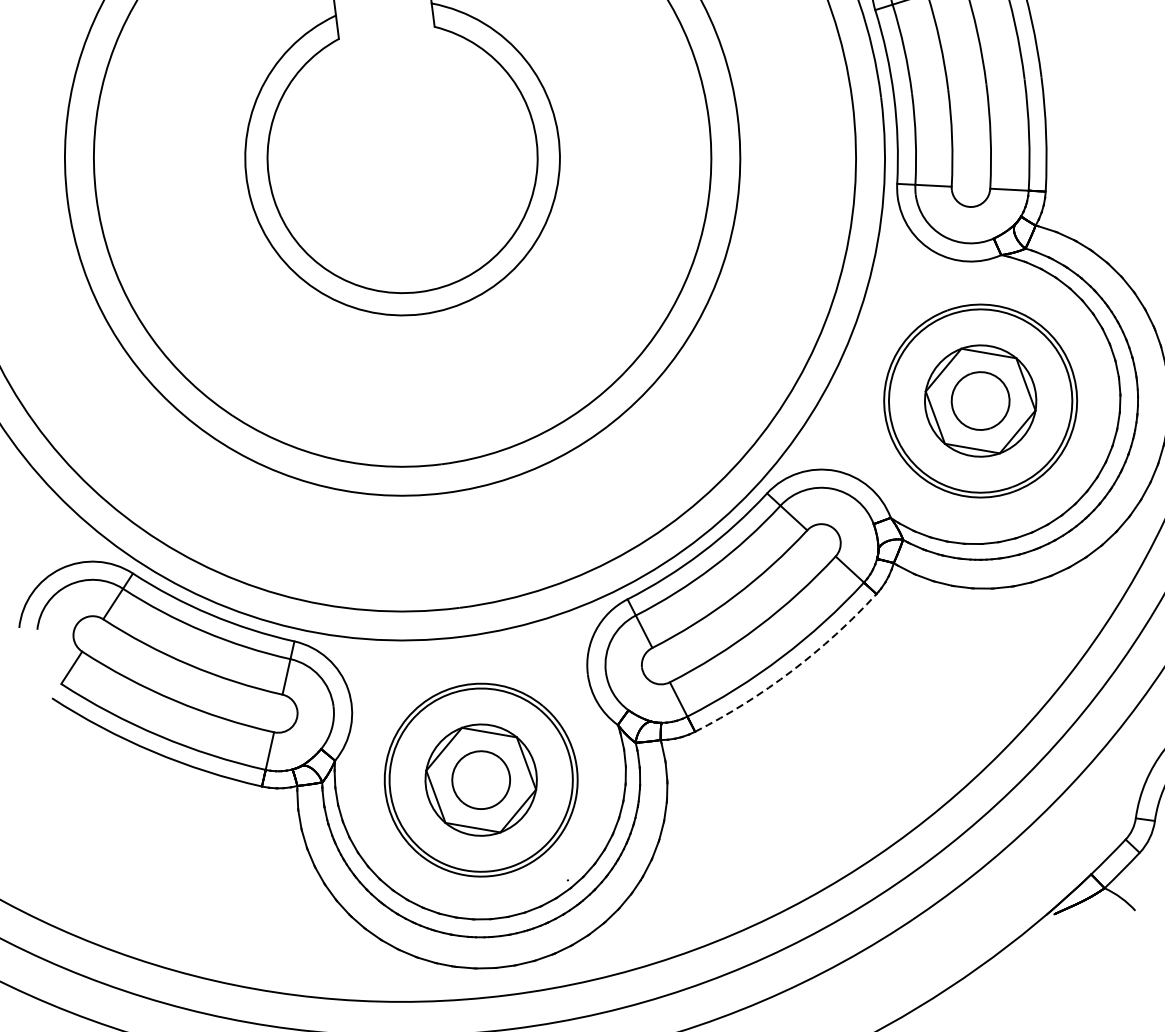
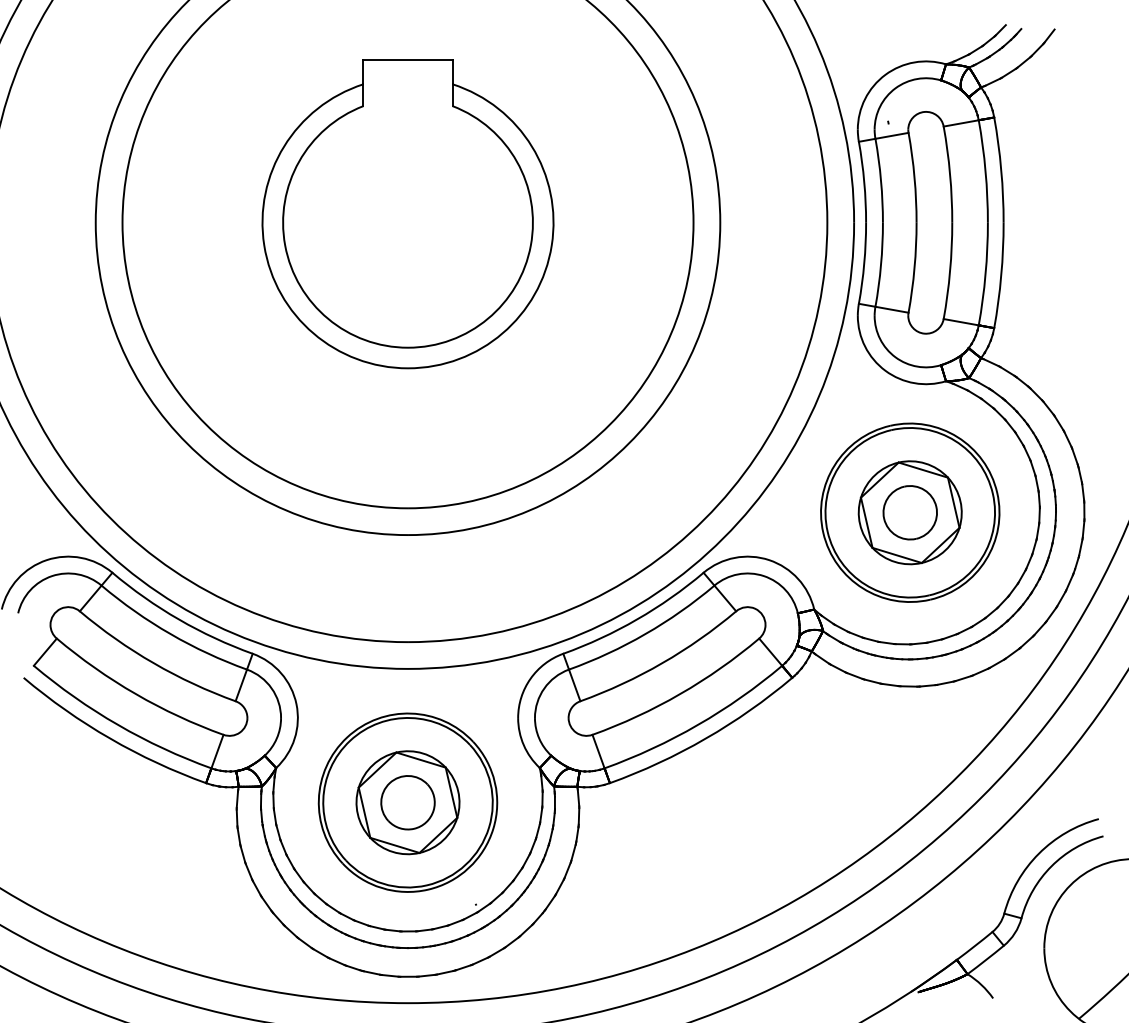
arc: (791, 670) -> (705, 738), dashed -> solid

